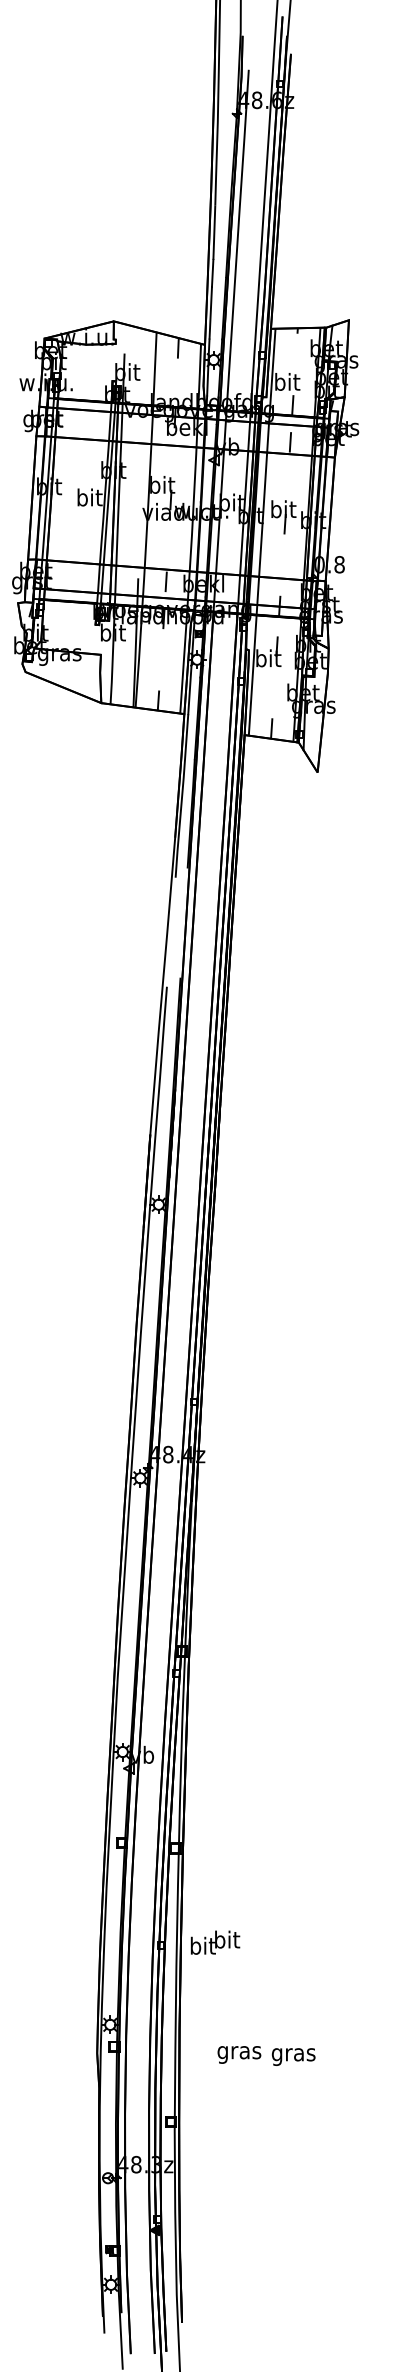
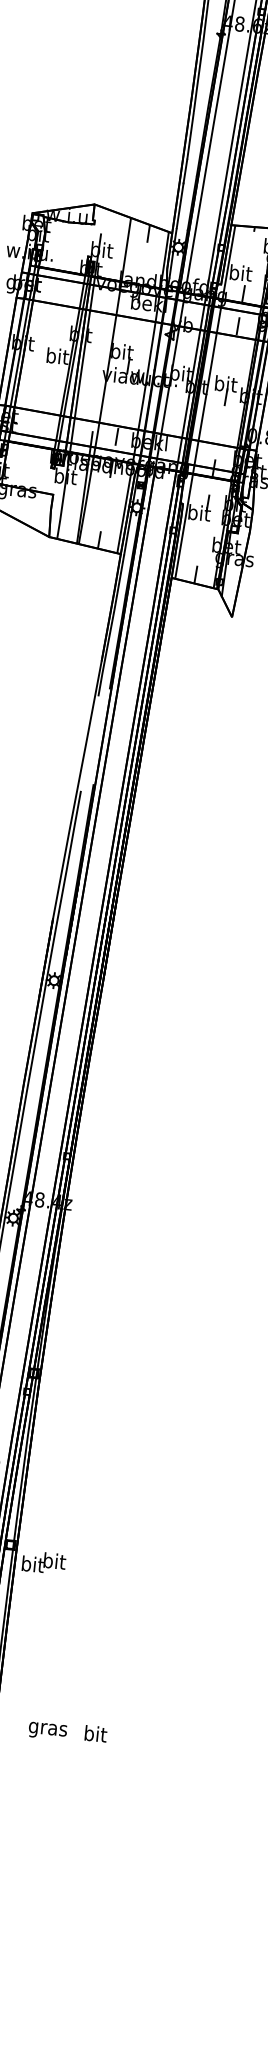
text: (215, 1942) -> (44, 1562), moved
text: (293, 2054) -> (95, 1735), gras -> bit

